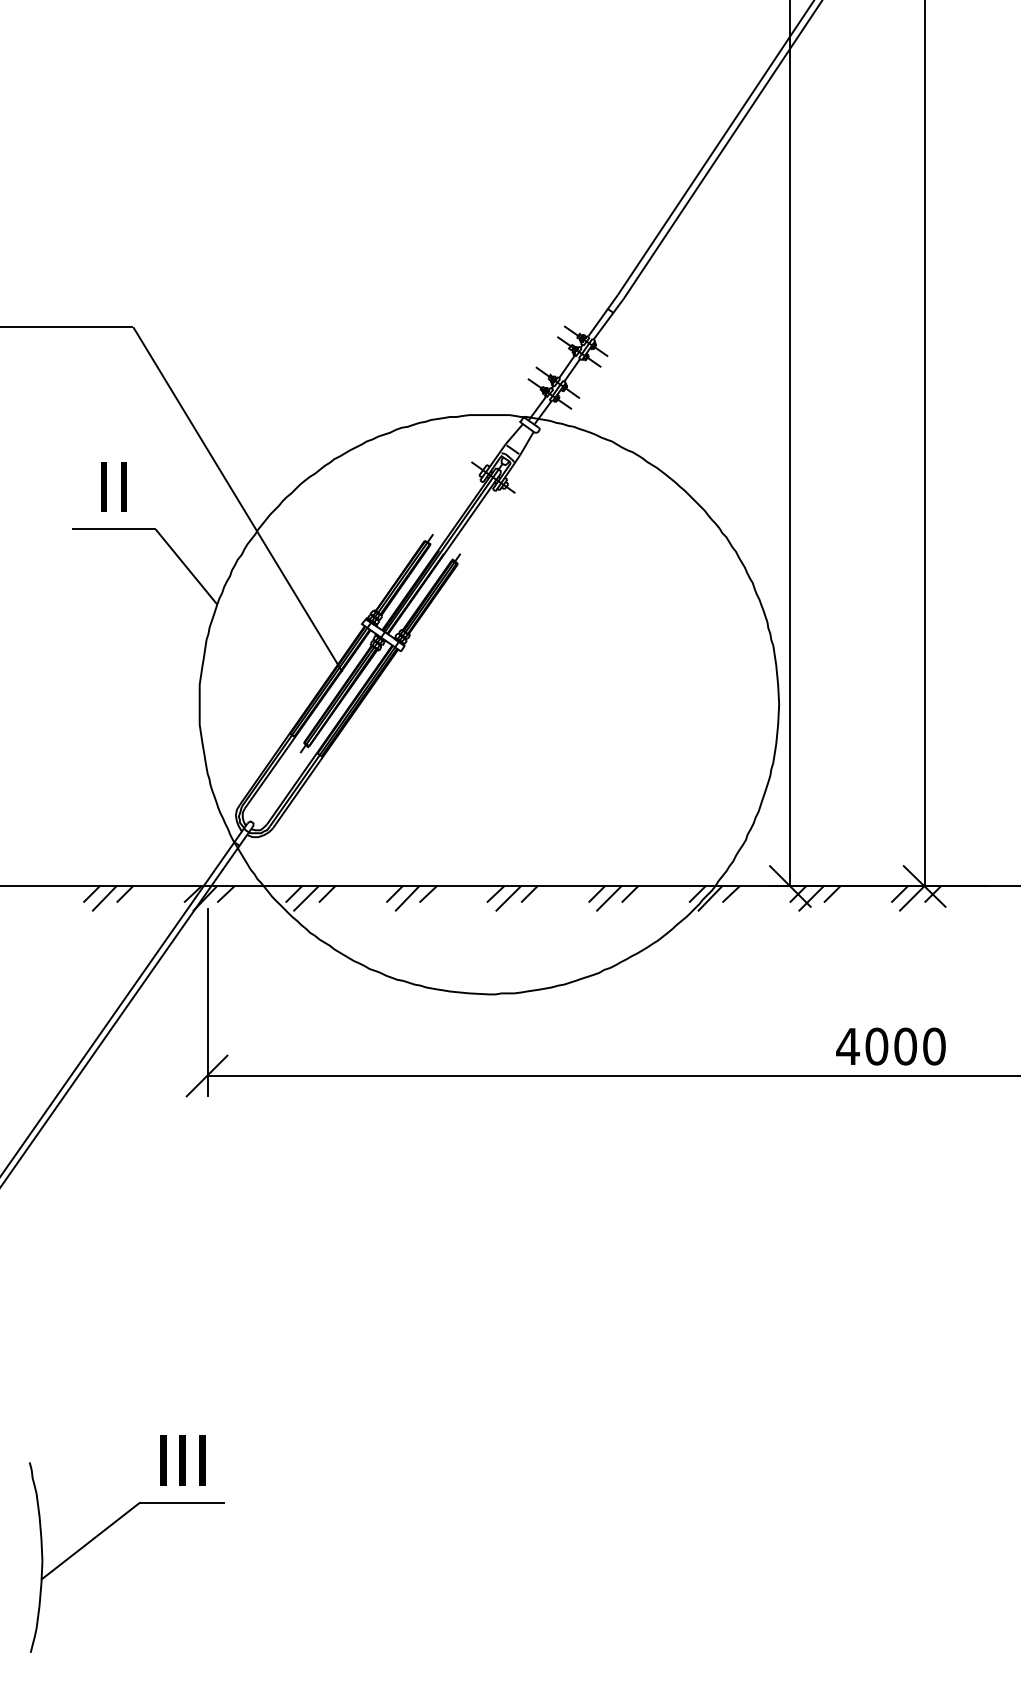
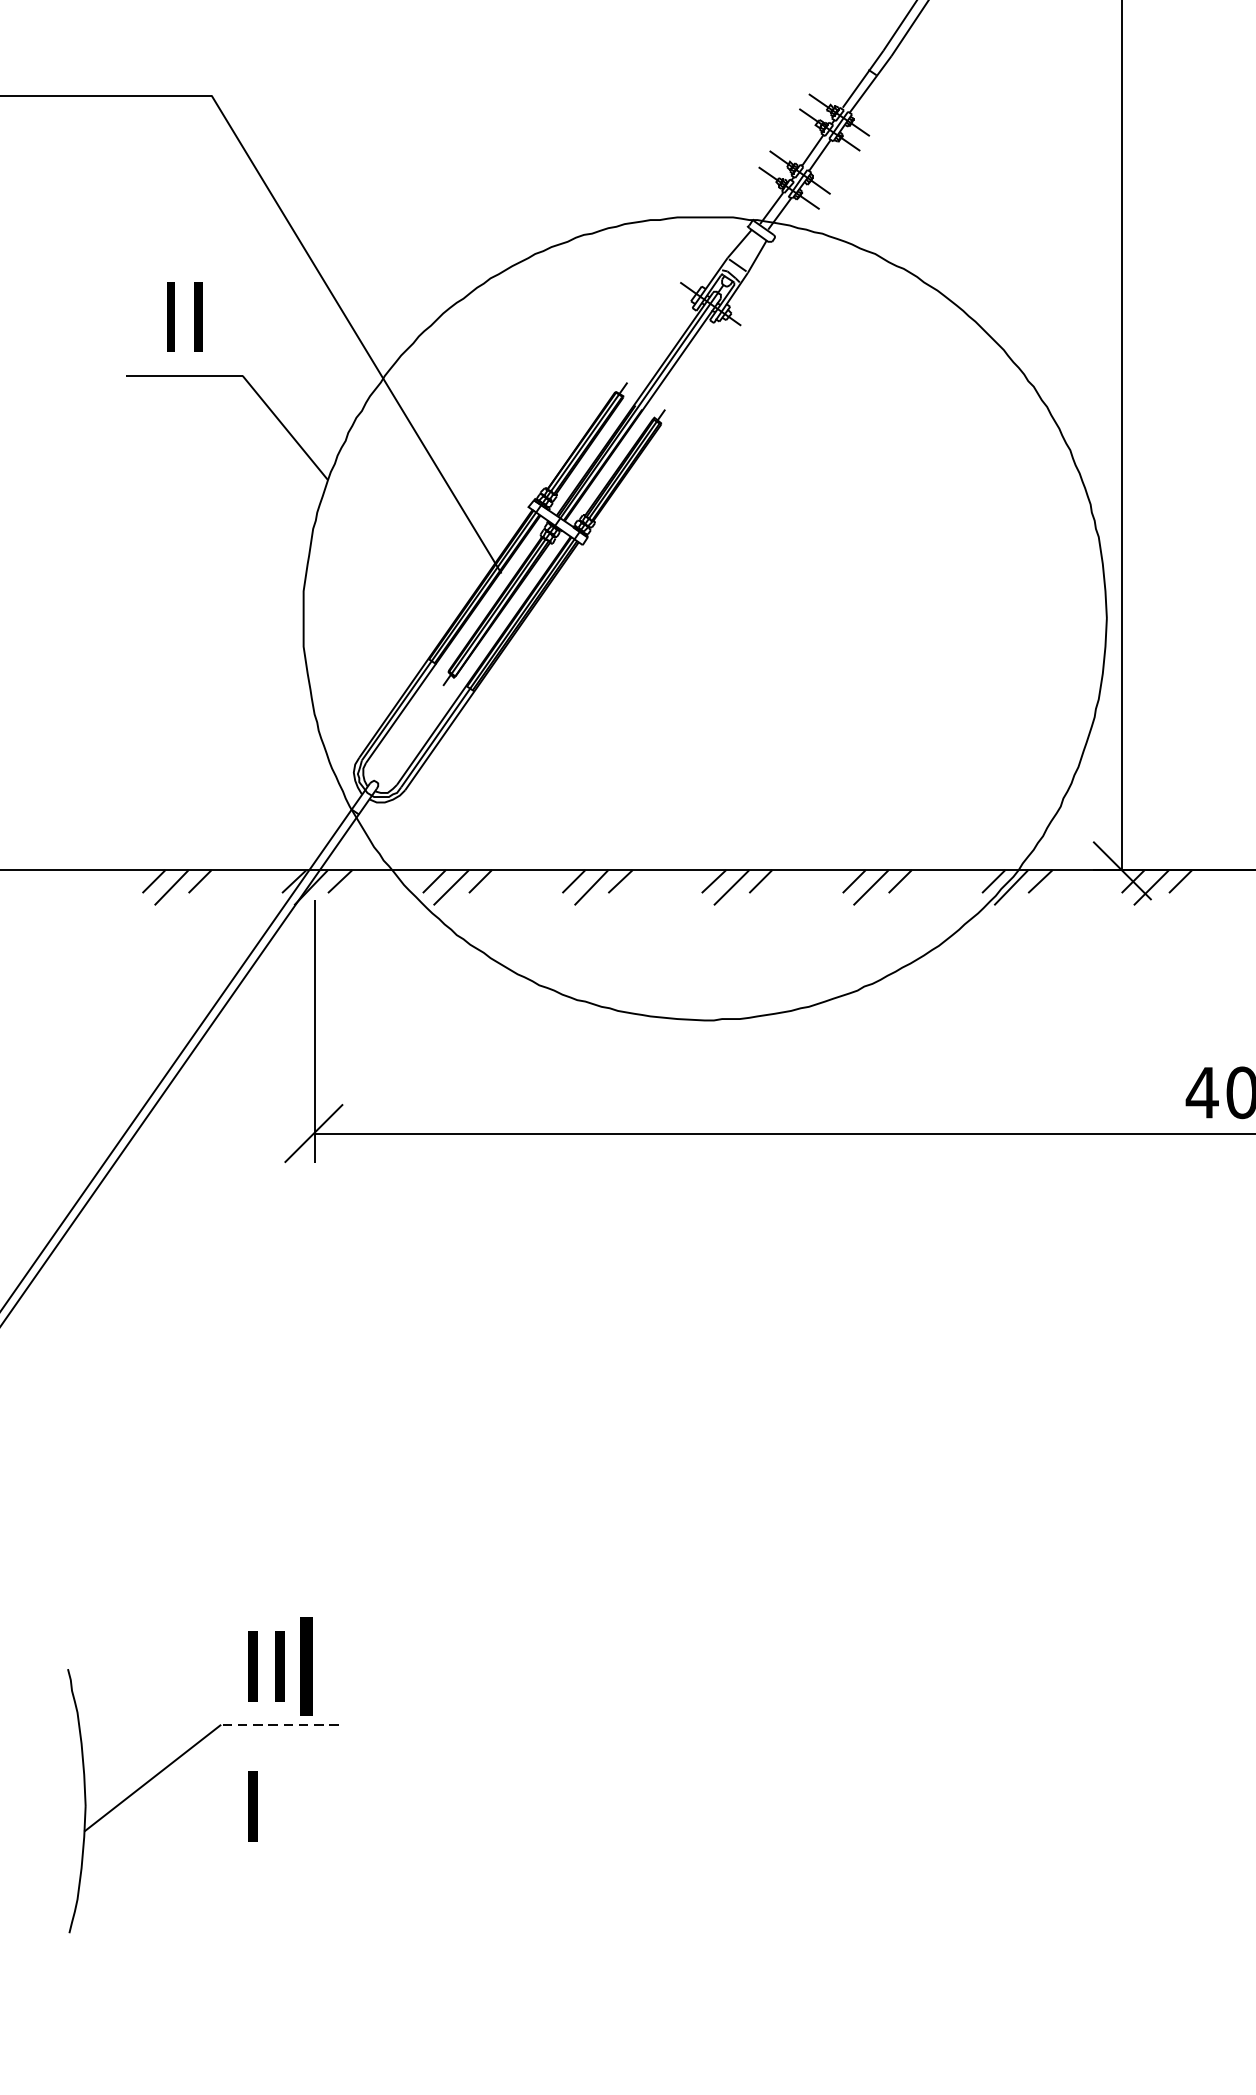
part: (202, 1460) -> (307, 1666), size x1.4
line: (182, 1502) -> (279, 1724), solid -> dashed
part: (163, 1561) -> (253, 1806), added

